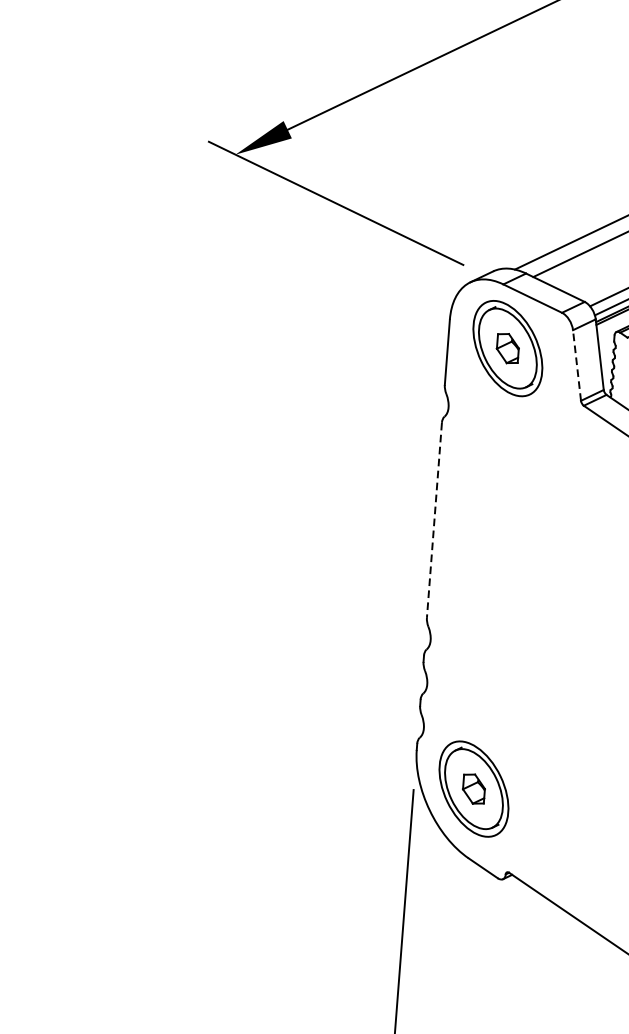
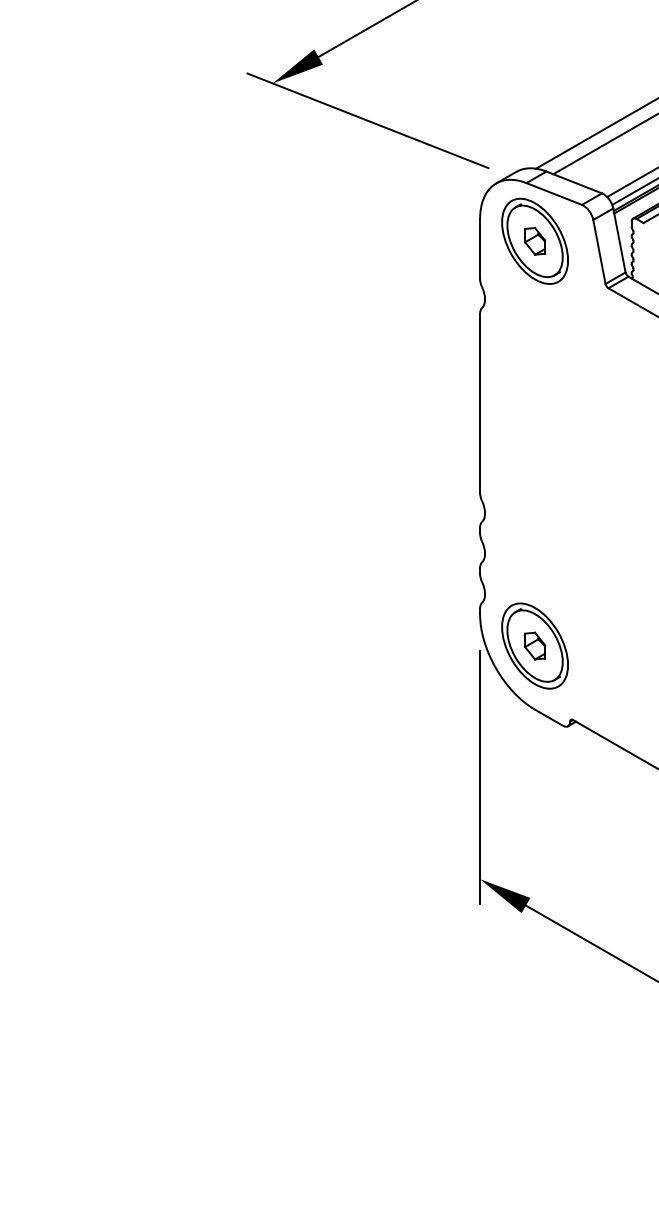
line: (577, 364) -> (599, 251), dashed -> solid
line: (434, 520) -> (480, 403), dashed -> solid

